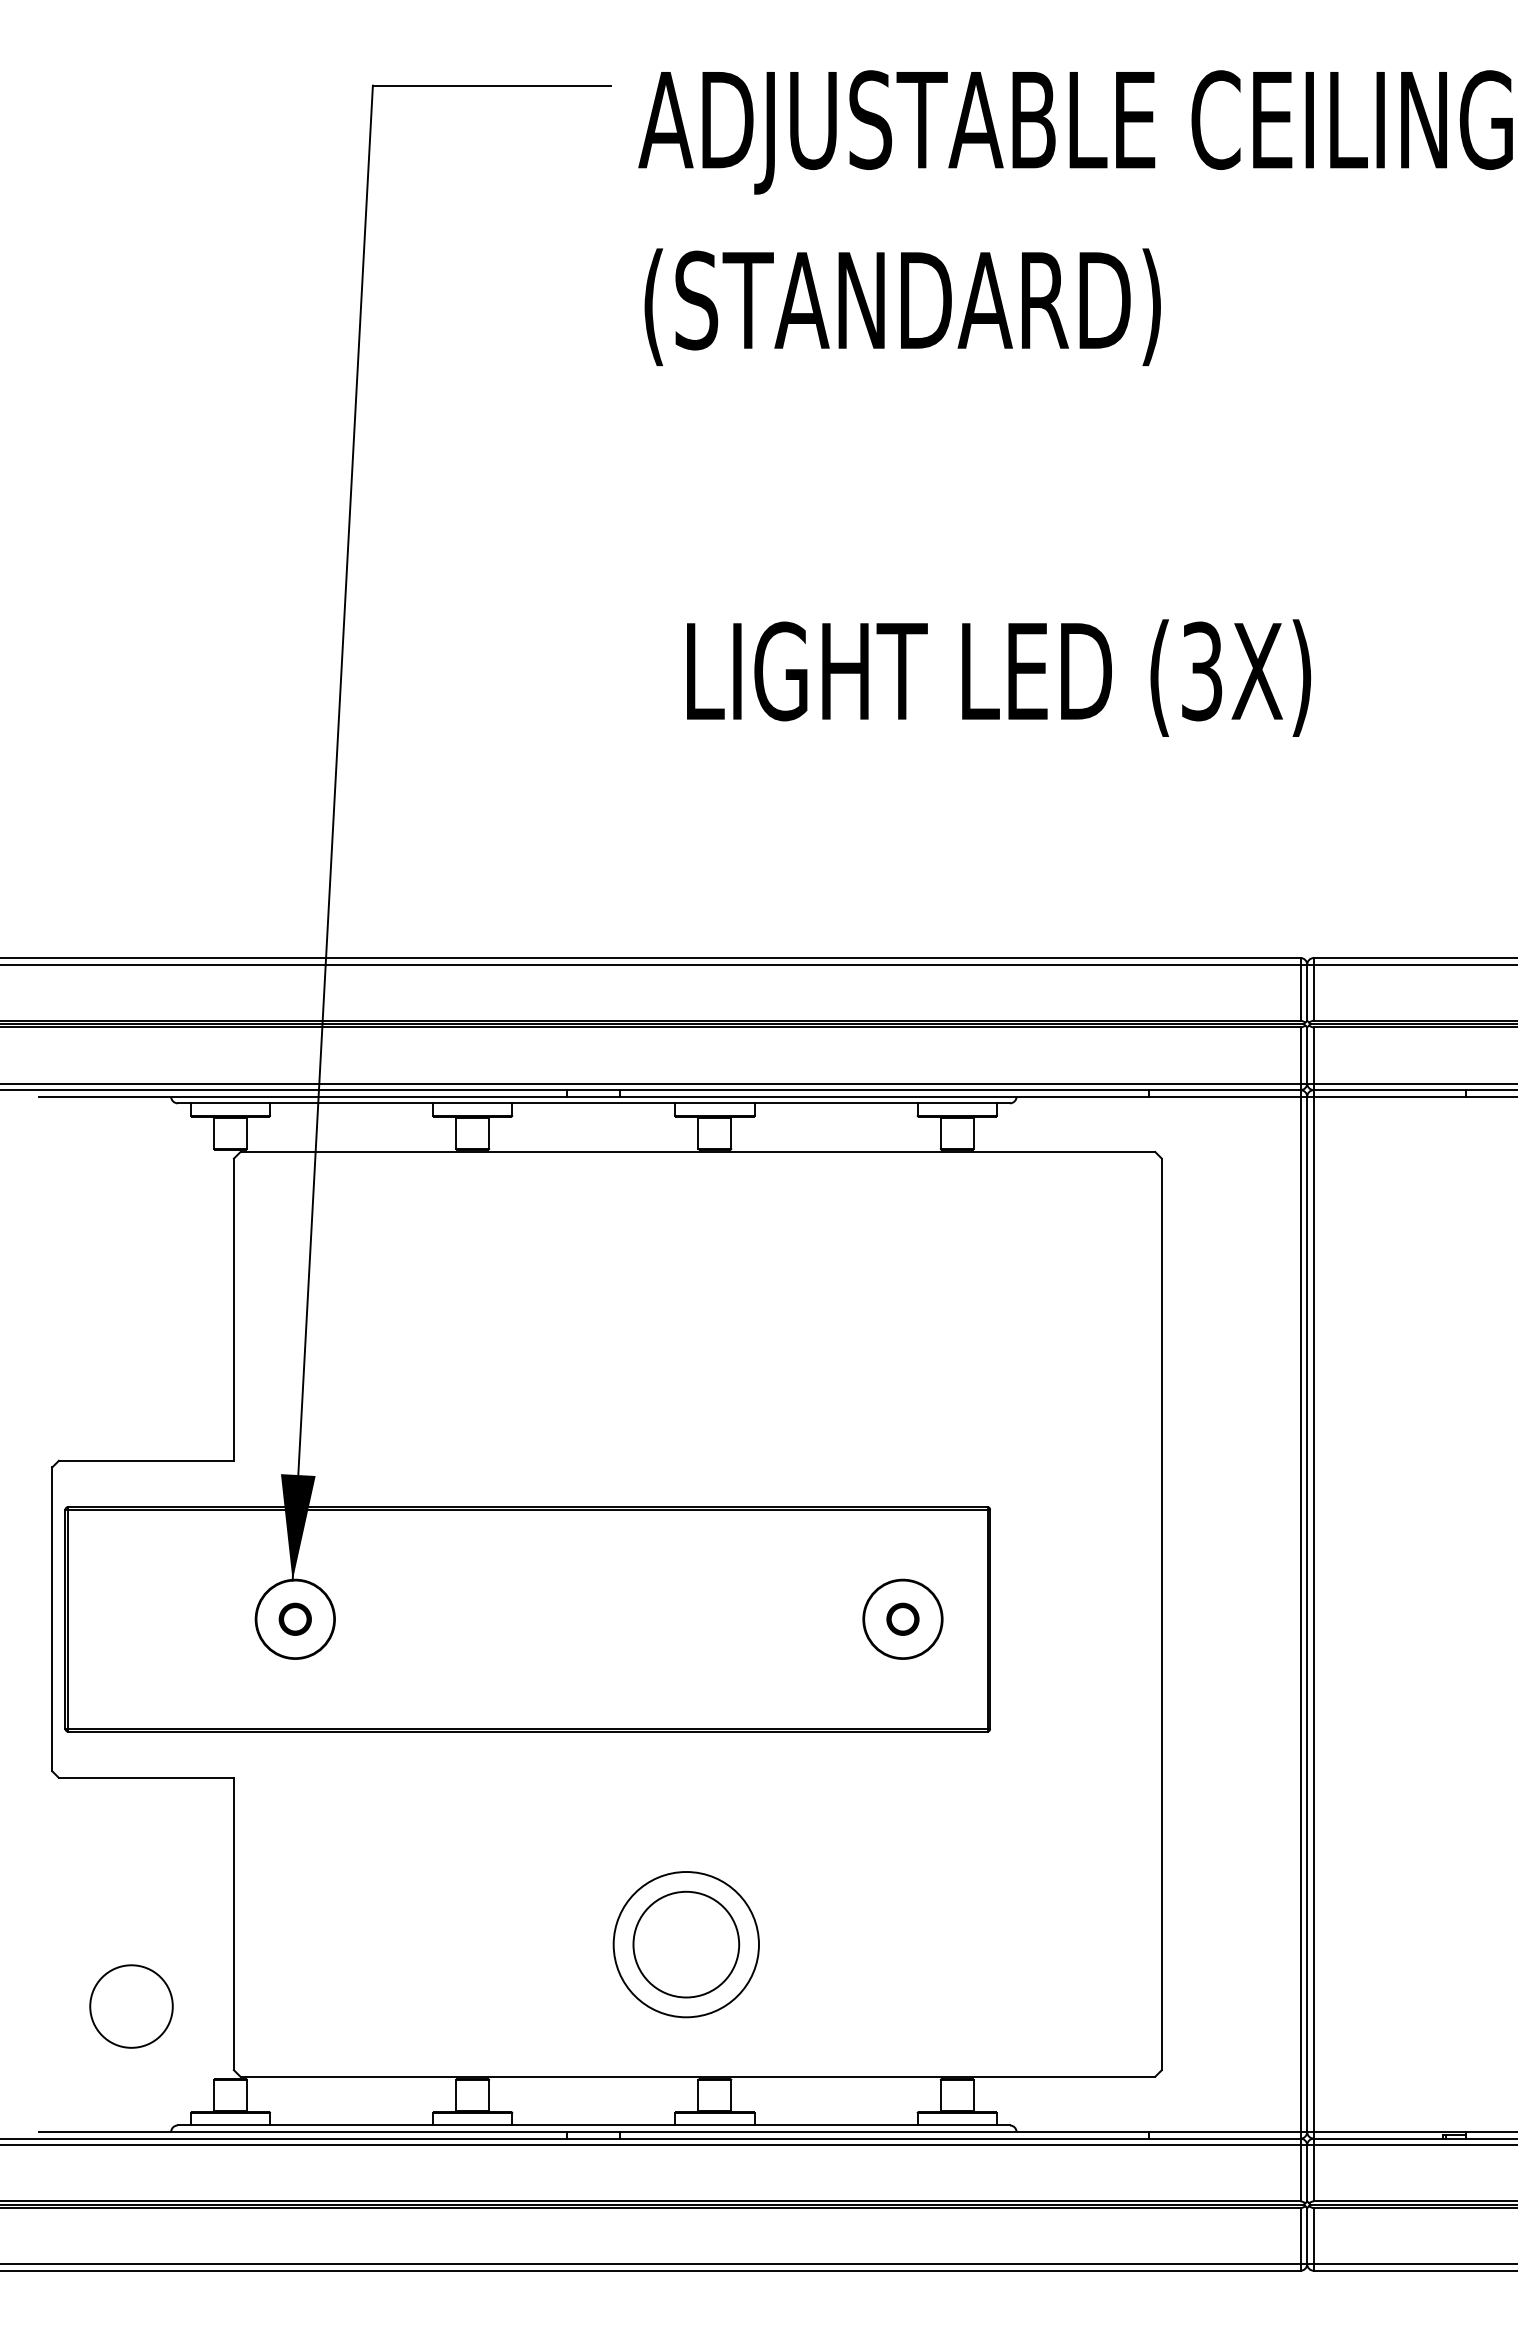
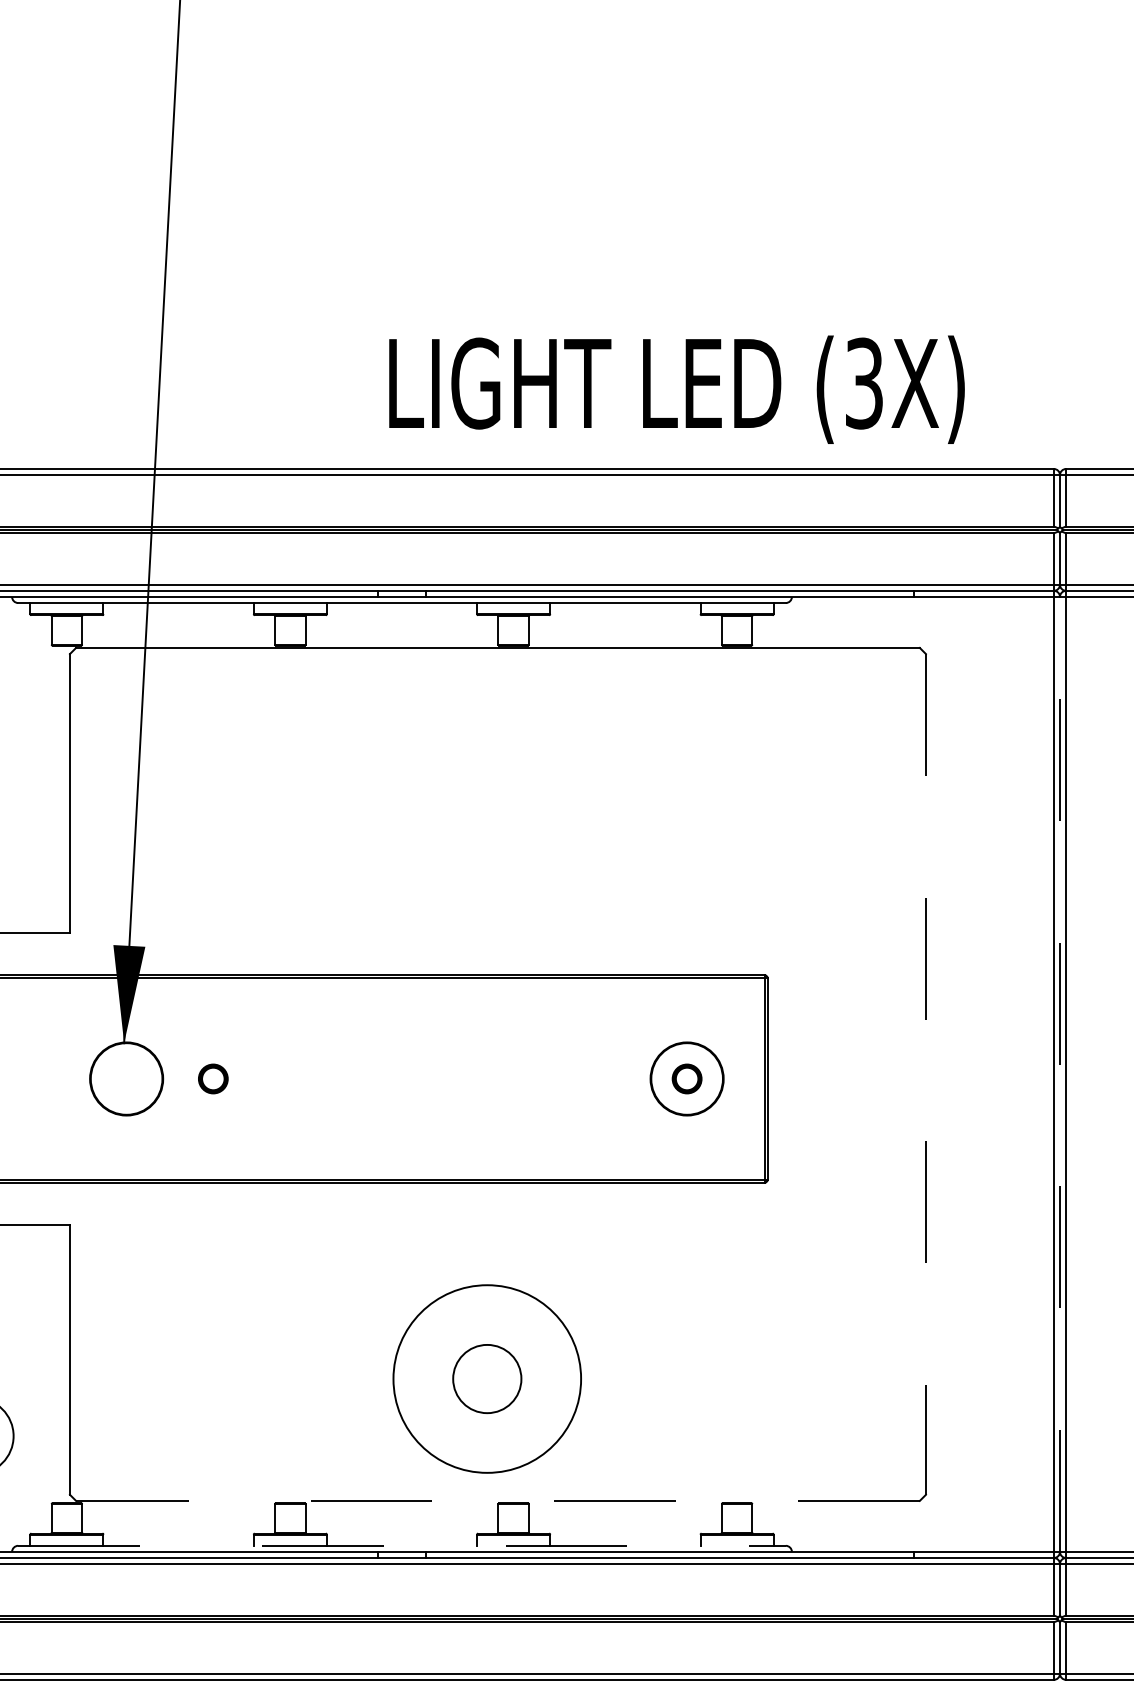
text: (999, 677) -> (677, 389), moved
line: (1161, 1614) -> (925, 1074), solid -> dashed
line: (1307, 1614) -> (1060, 1074), solid -> dashed
part: (294, 1618) -> (212, 1078), moved
circle: (686, 1944) -> (487, 1378), size x0.7
circle: (686, 1944) -> (487, 1378), size x1.4
line: (697, 2076) -> (497, 1500), solid -> dashed
line: (594, 2125) -> (402, 1545), solid -> dashed

